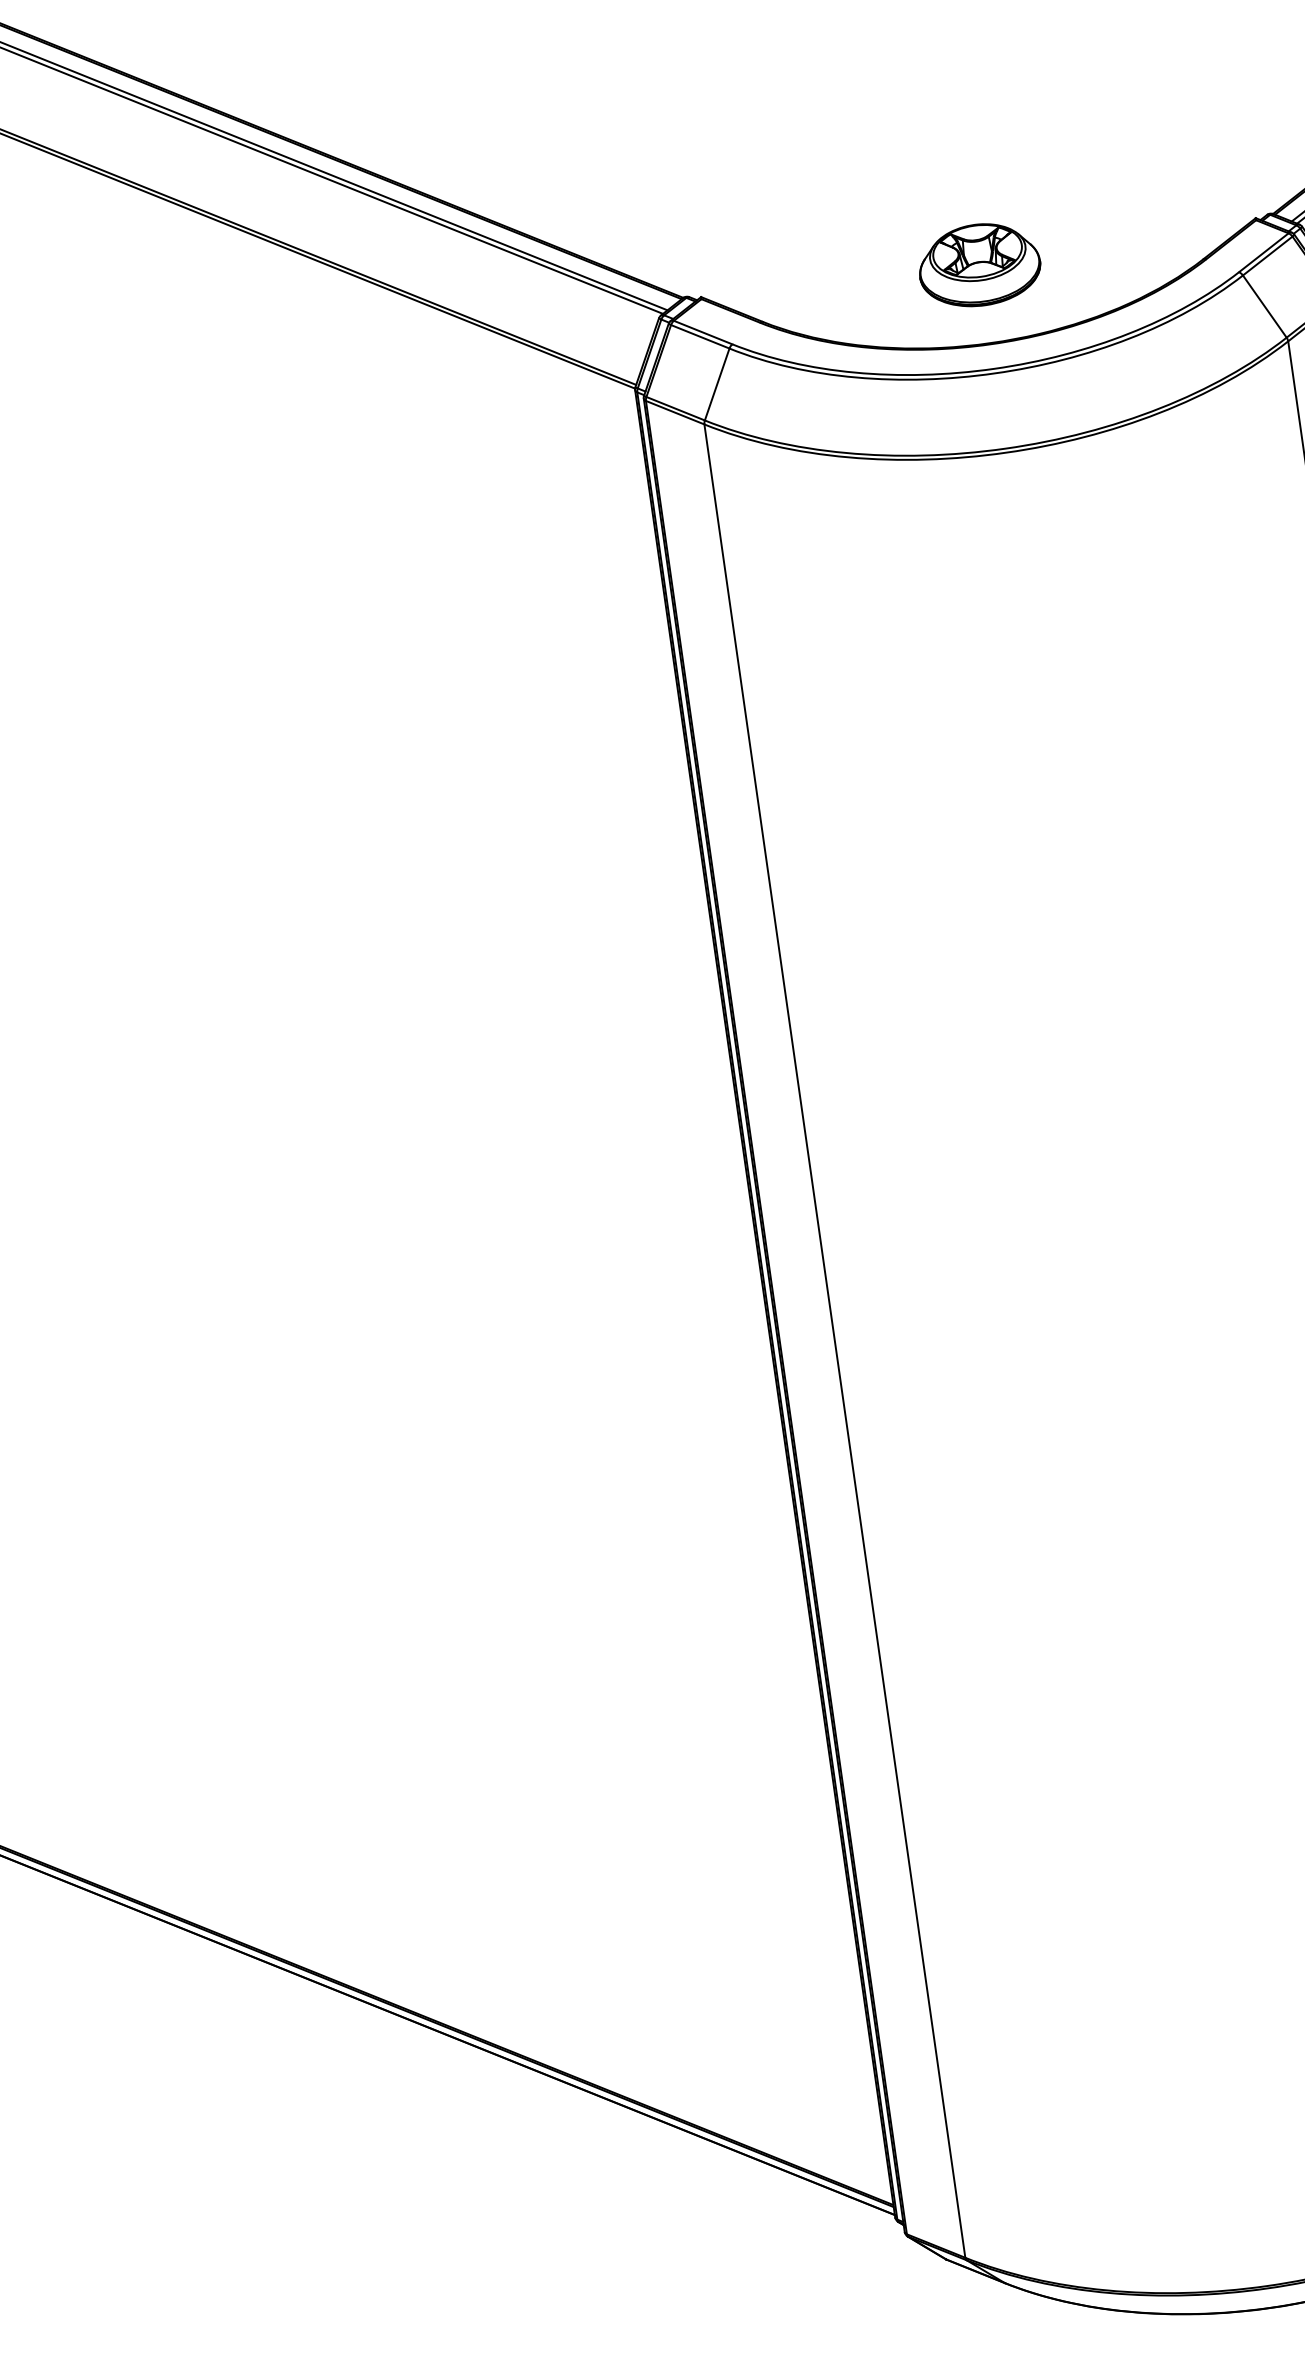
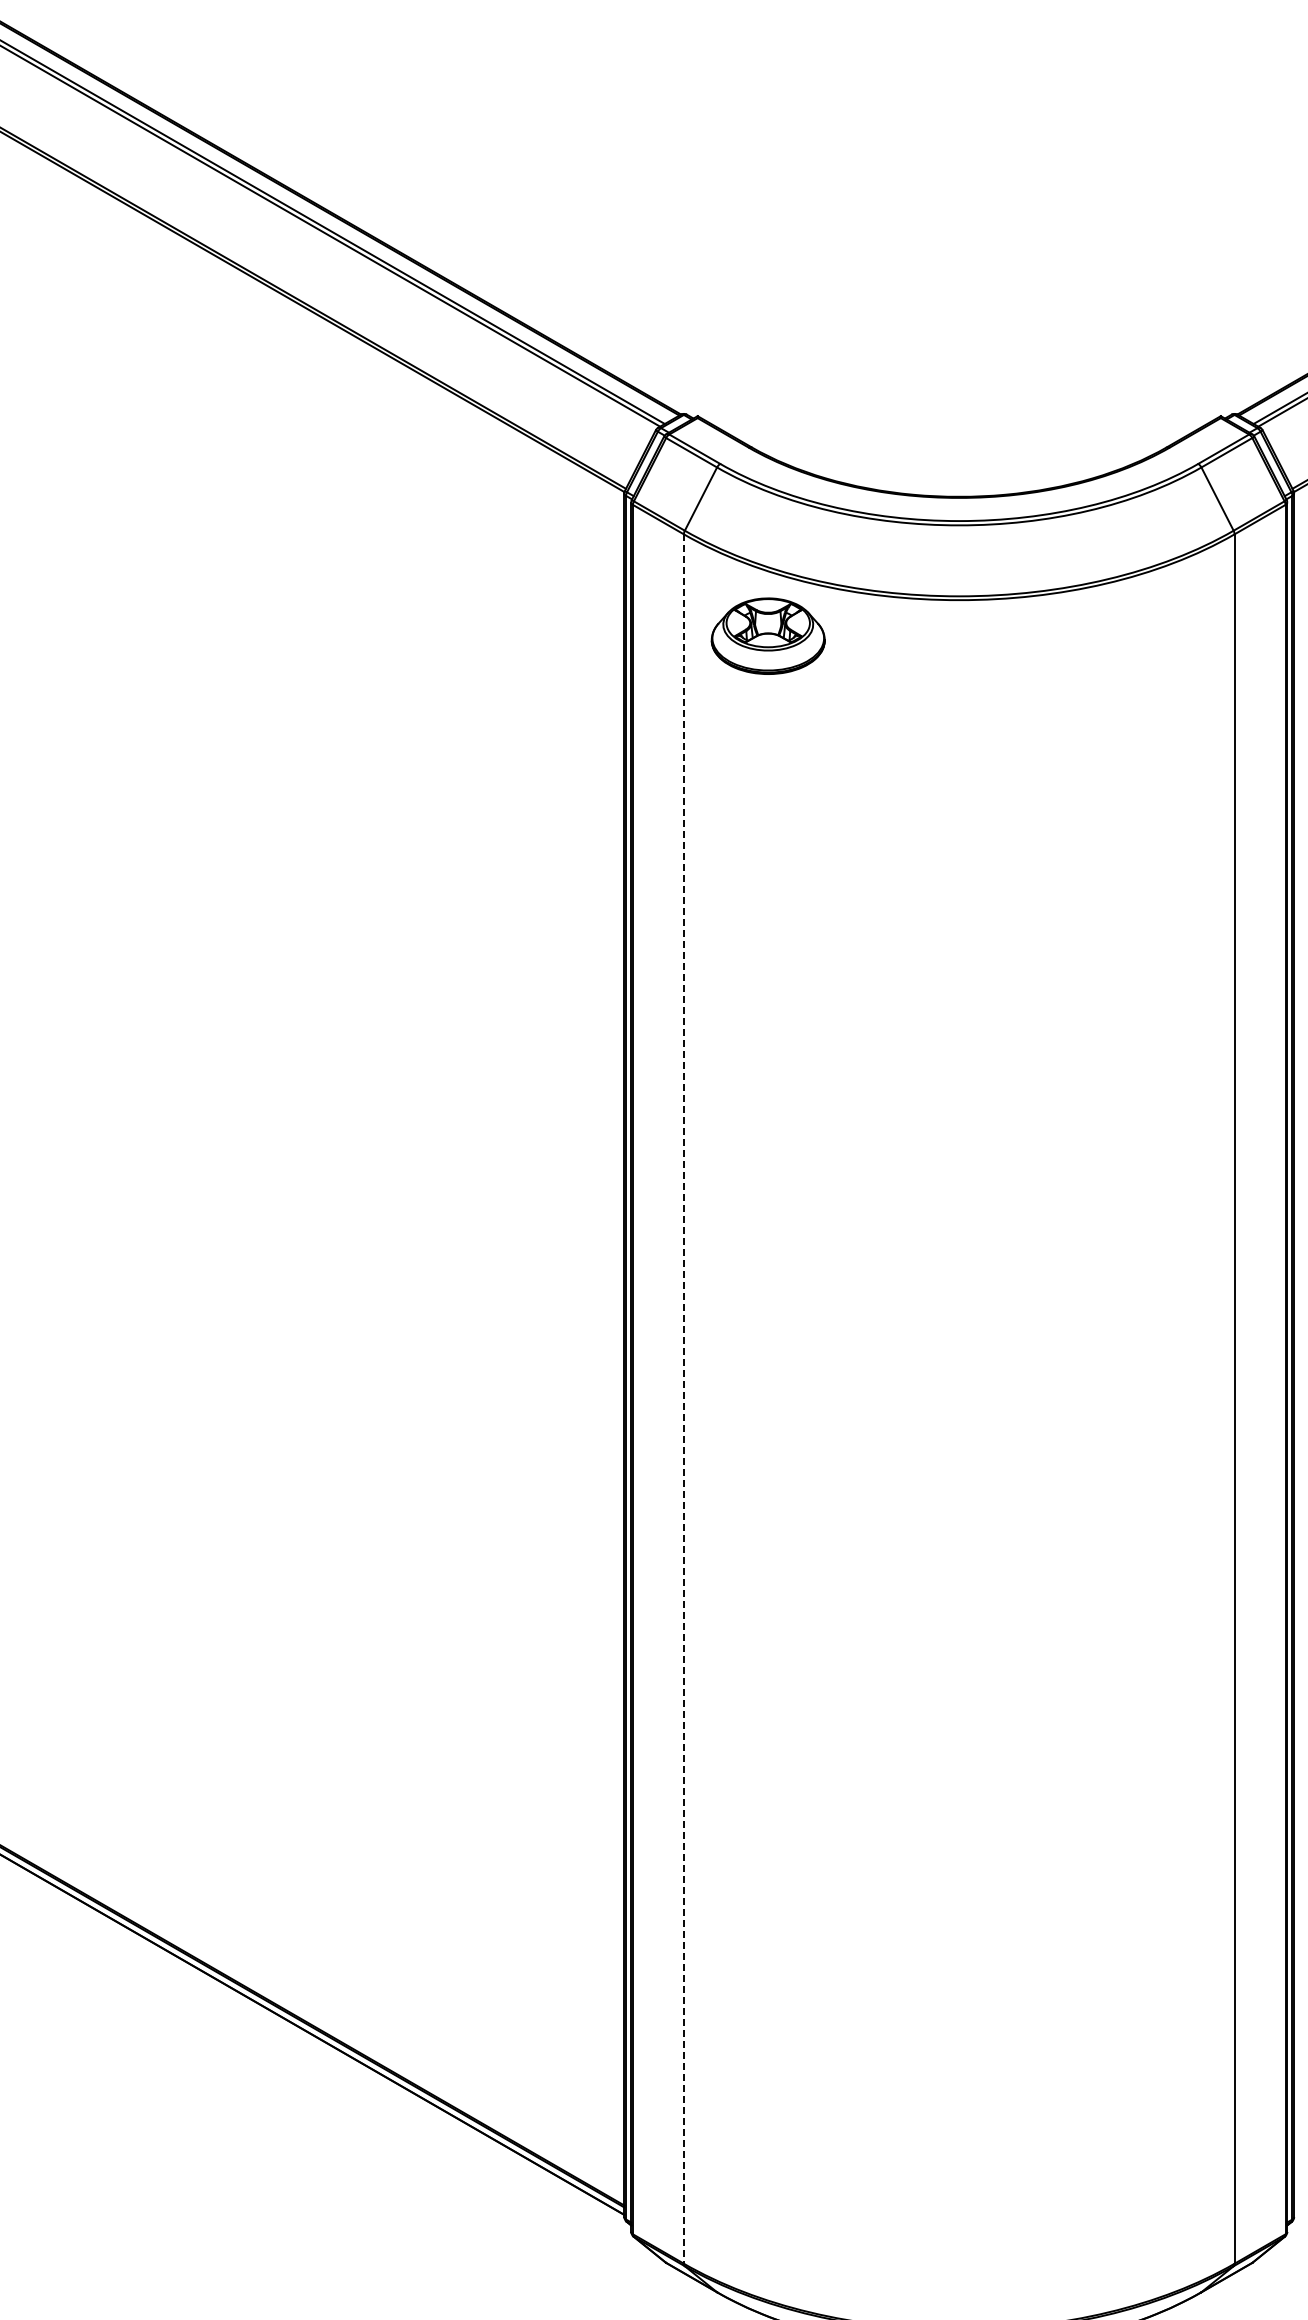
part: (978, 264) -> (767, 635), moved
line: (834, 1341) -> (683, 1399), solid -> dashed

